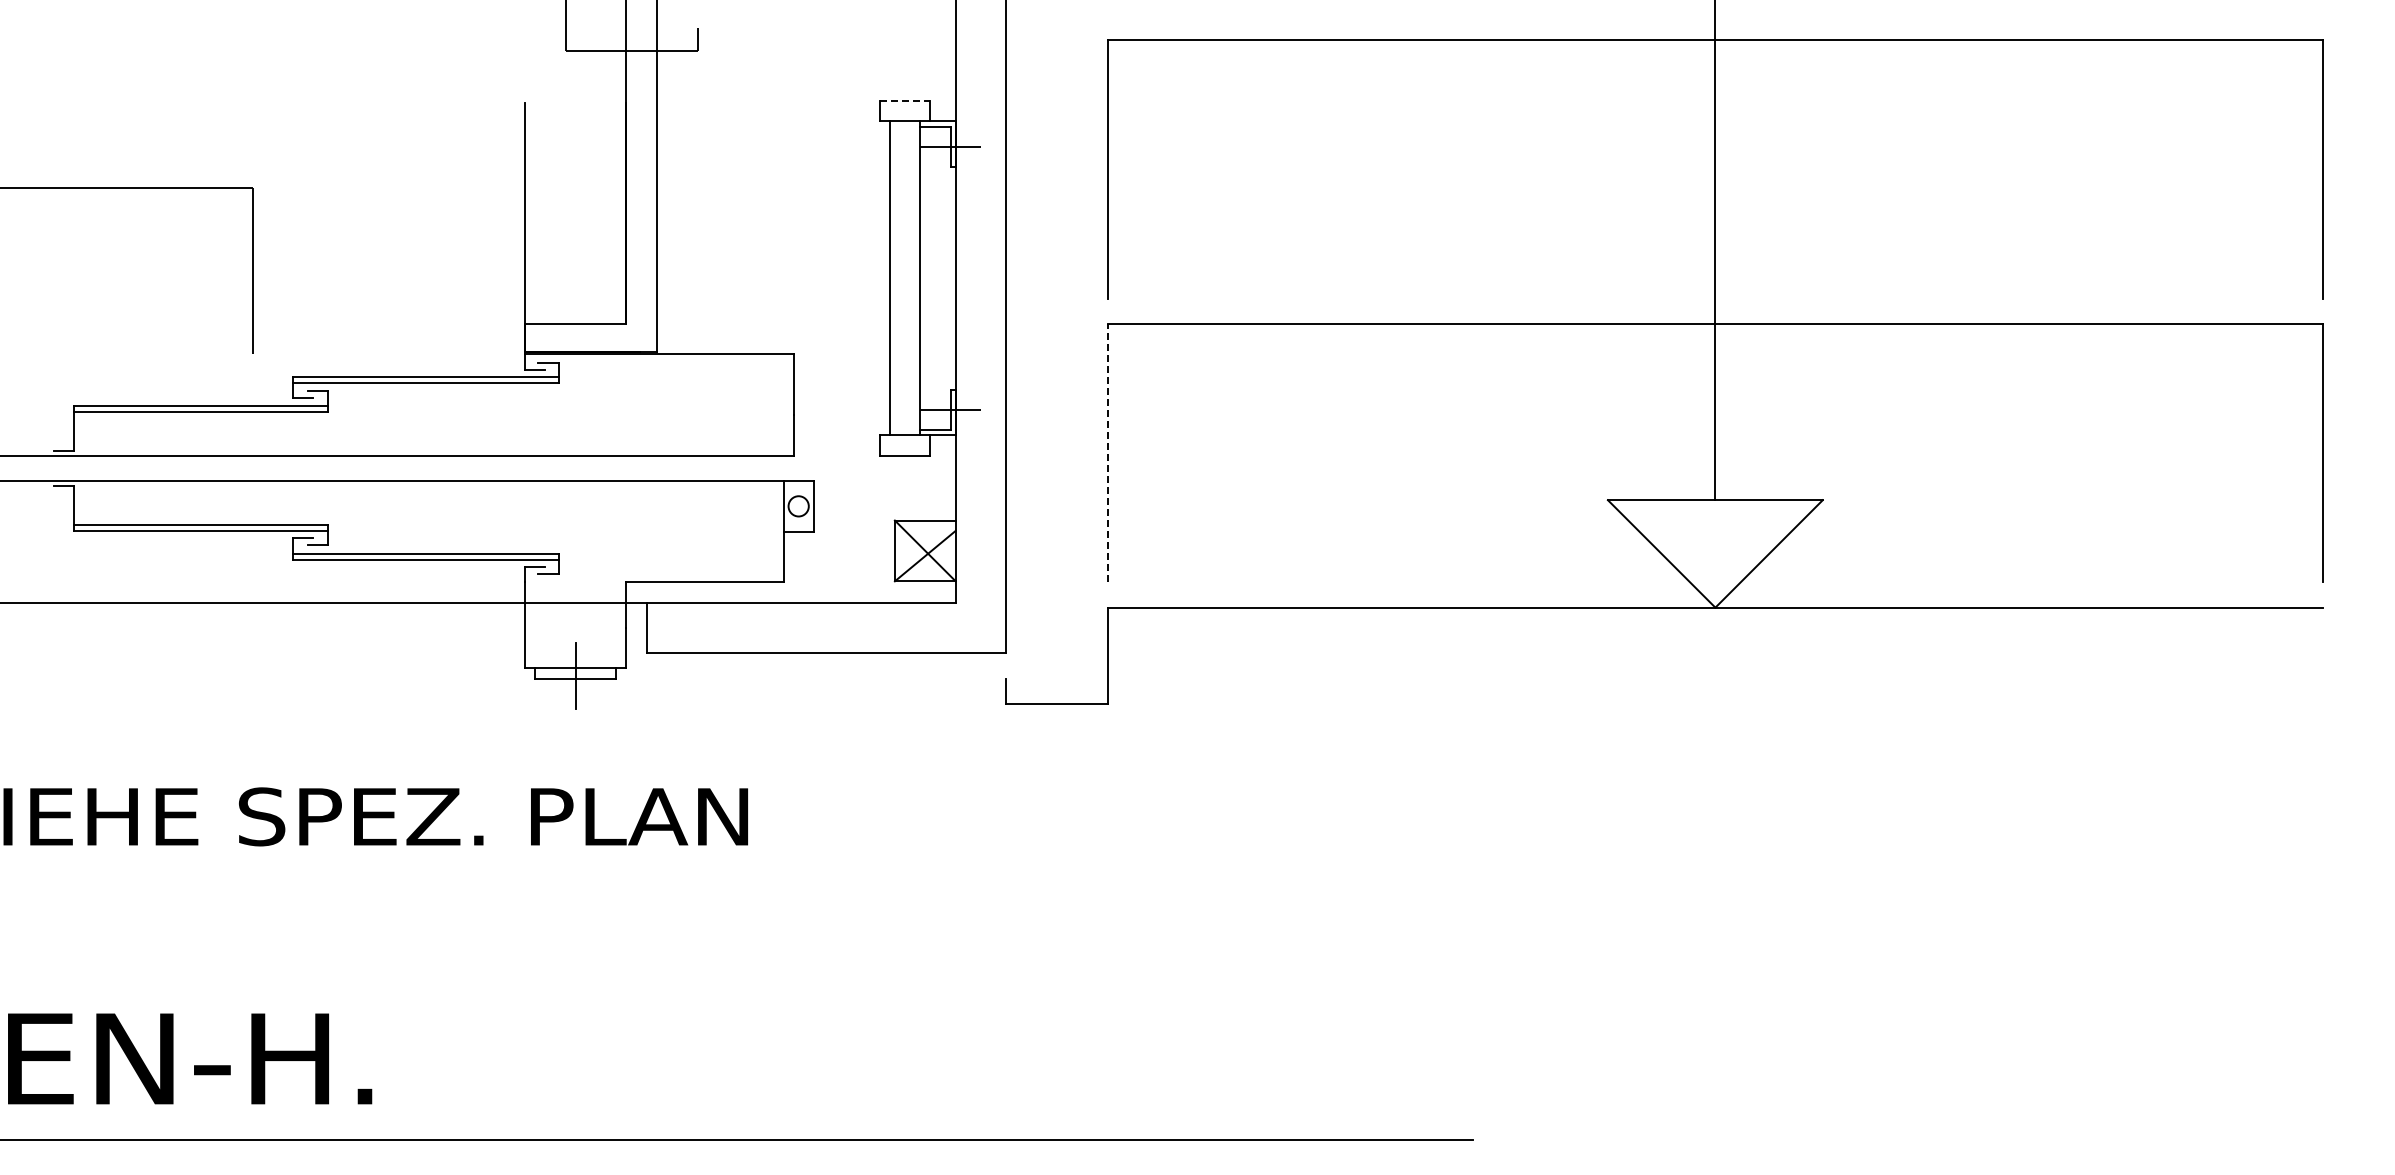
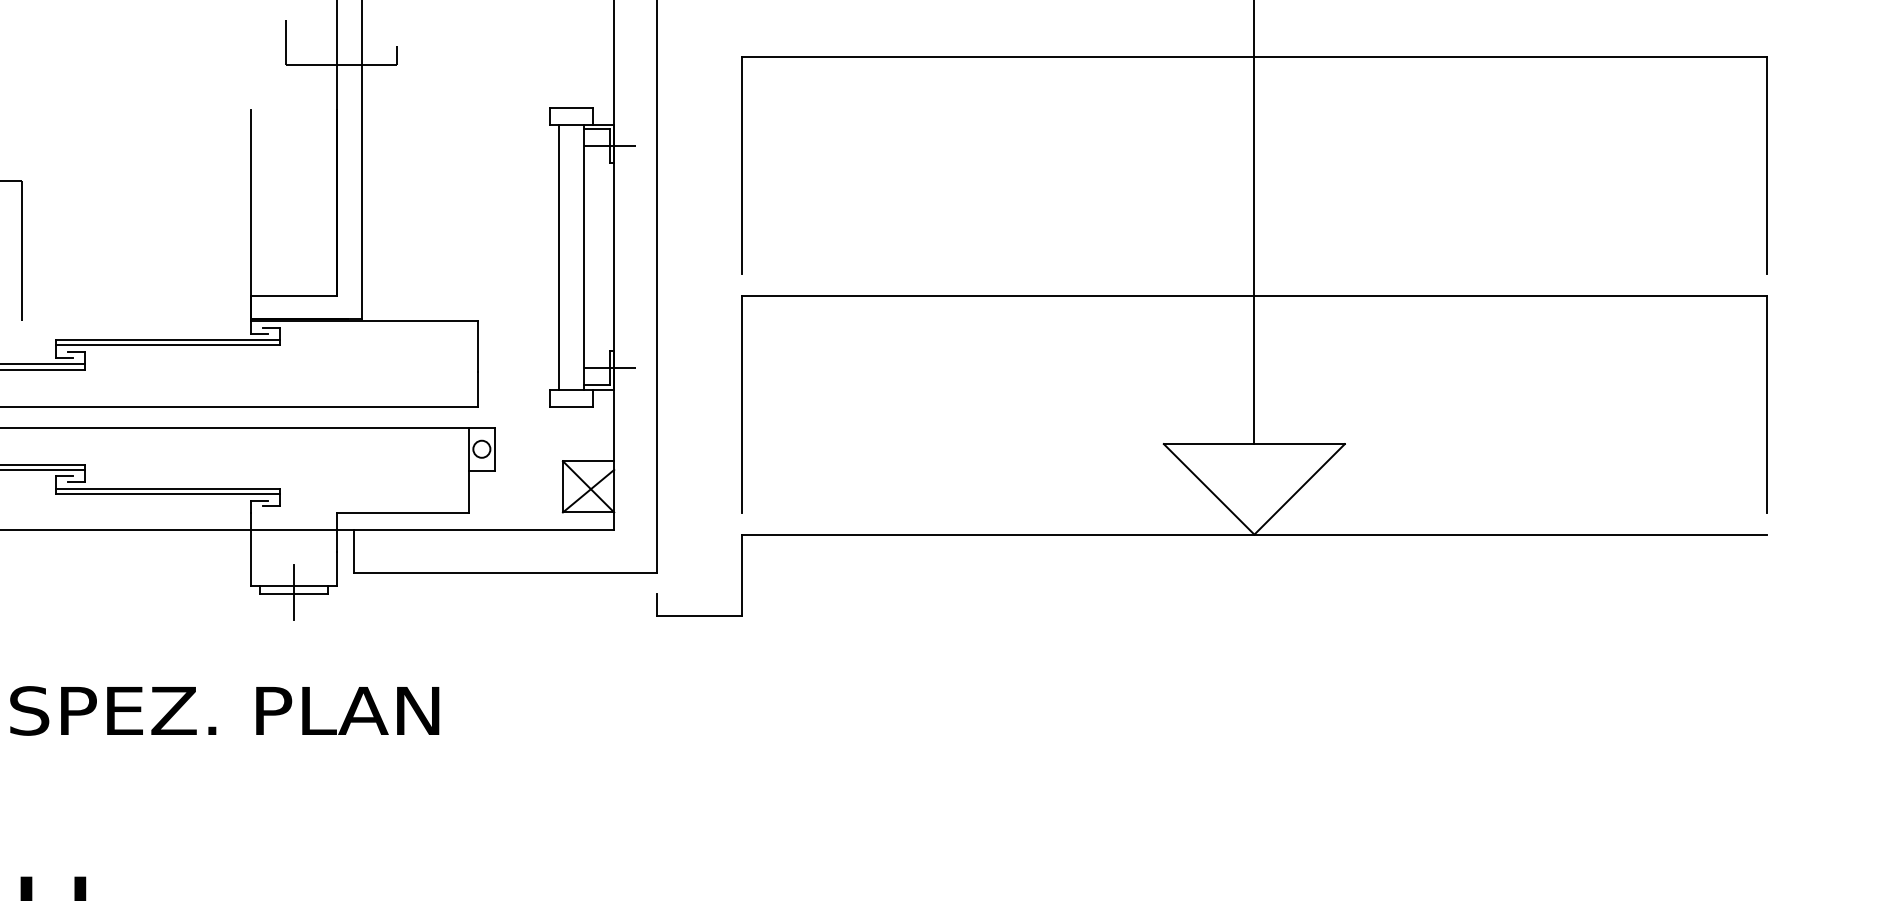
line: (905, 101) -> (571, 108), dashed -> solid
line: (1107, 452) -> (742, 403), dashed -> solid

